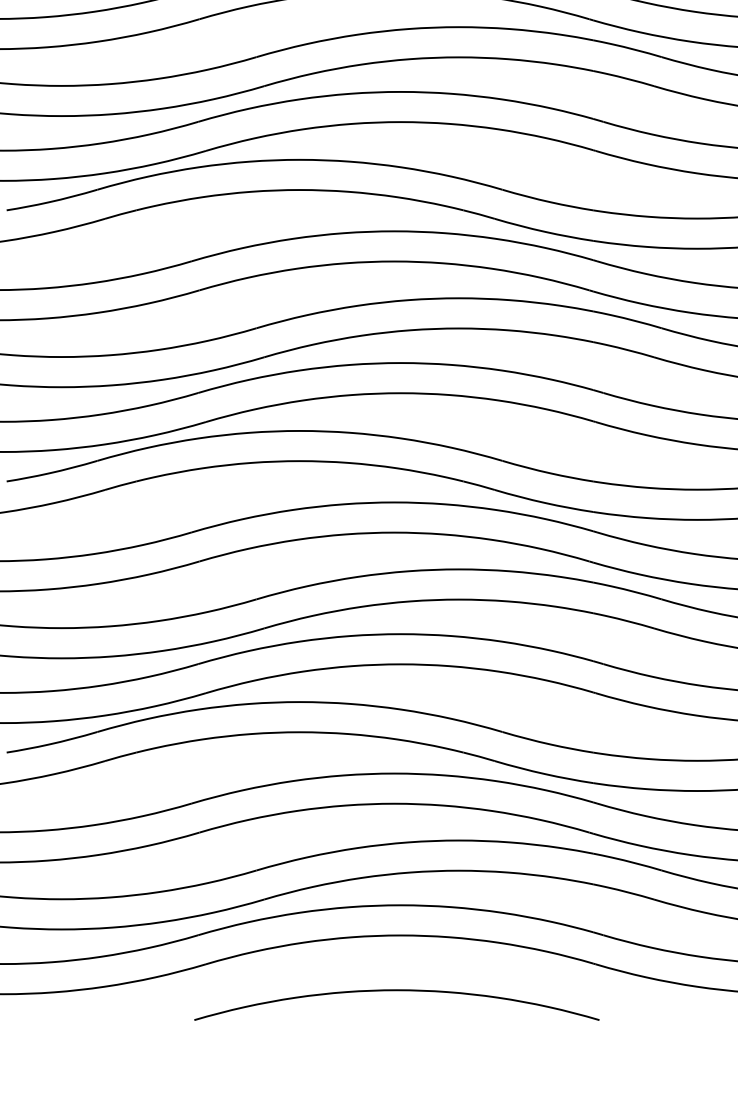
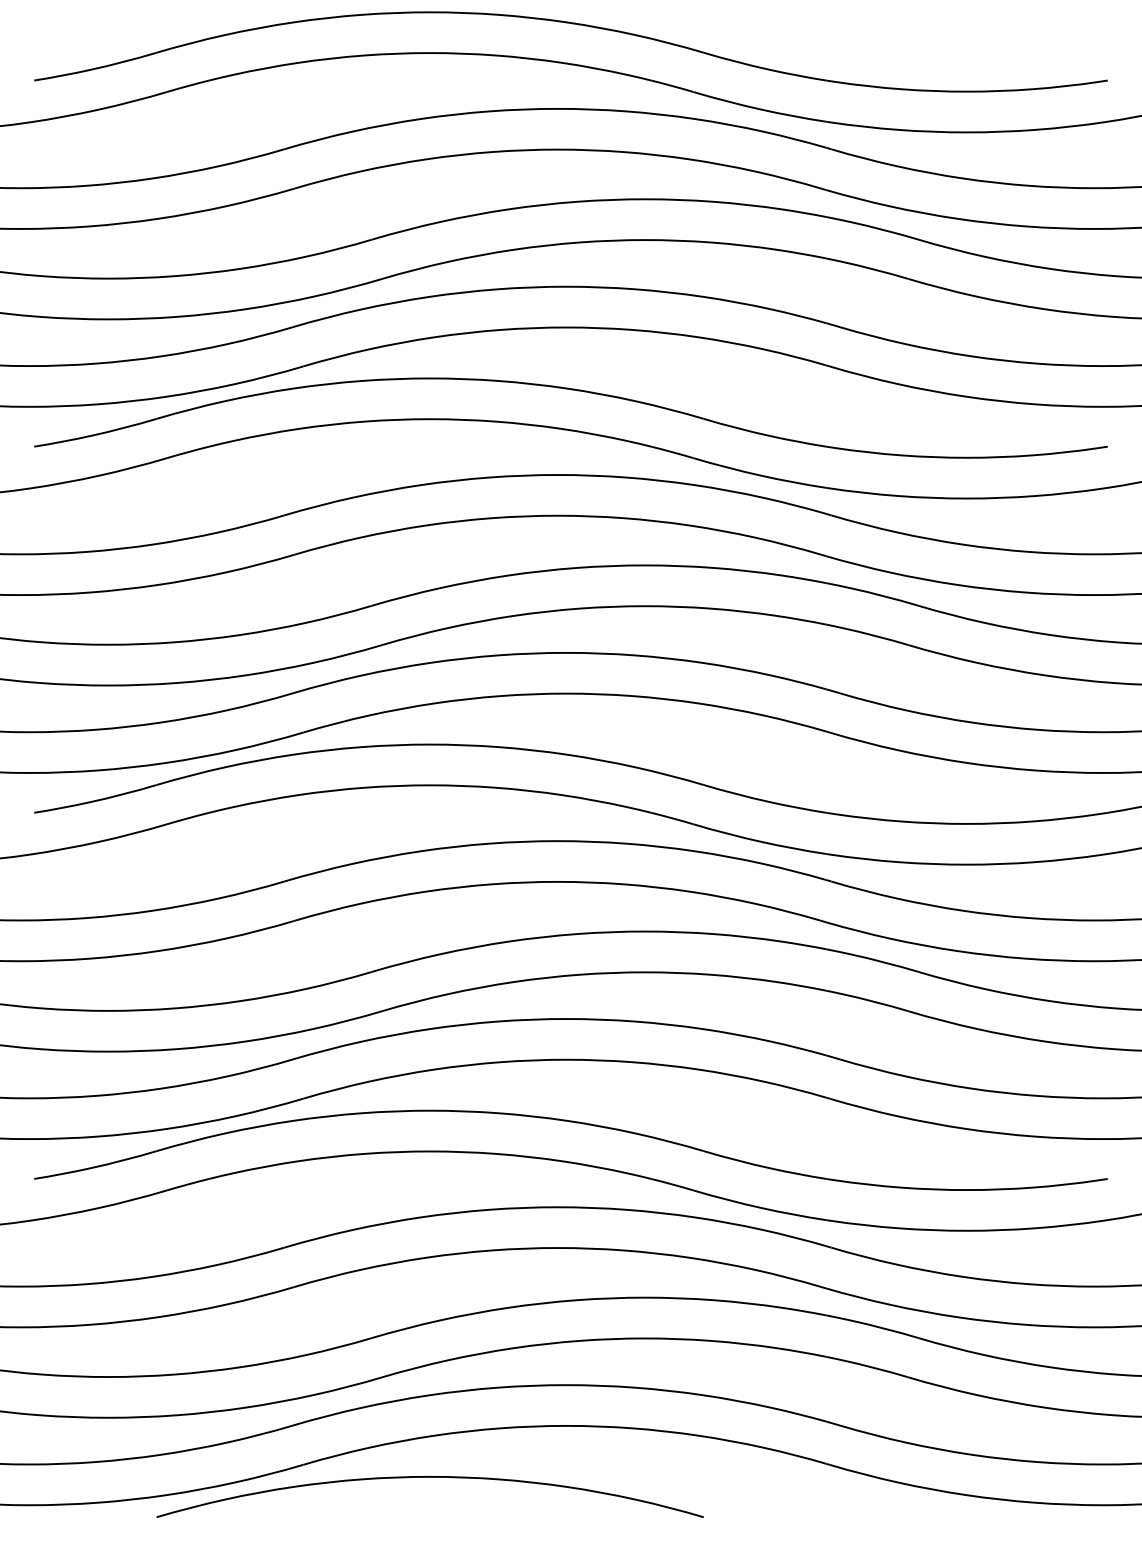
curve: (396, 990) -> (429, 1477), moved

